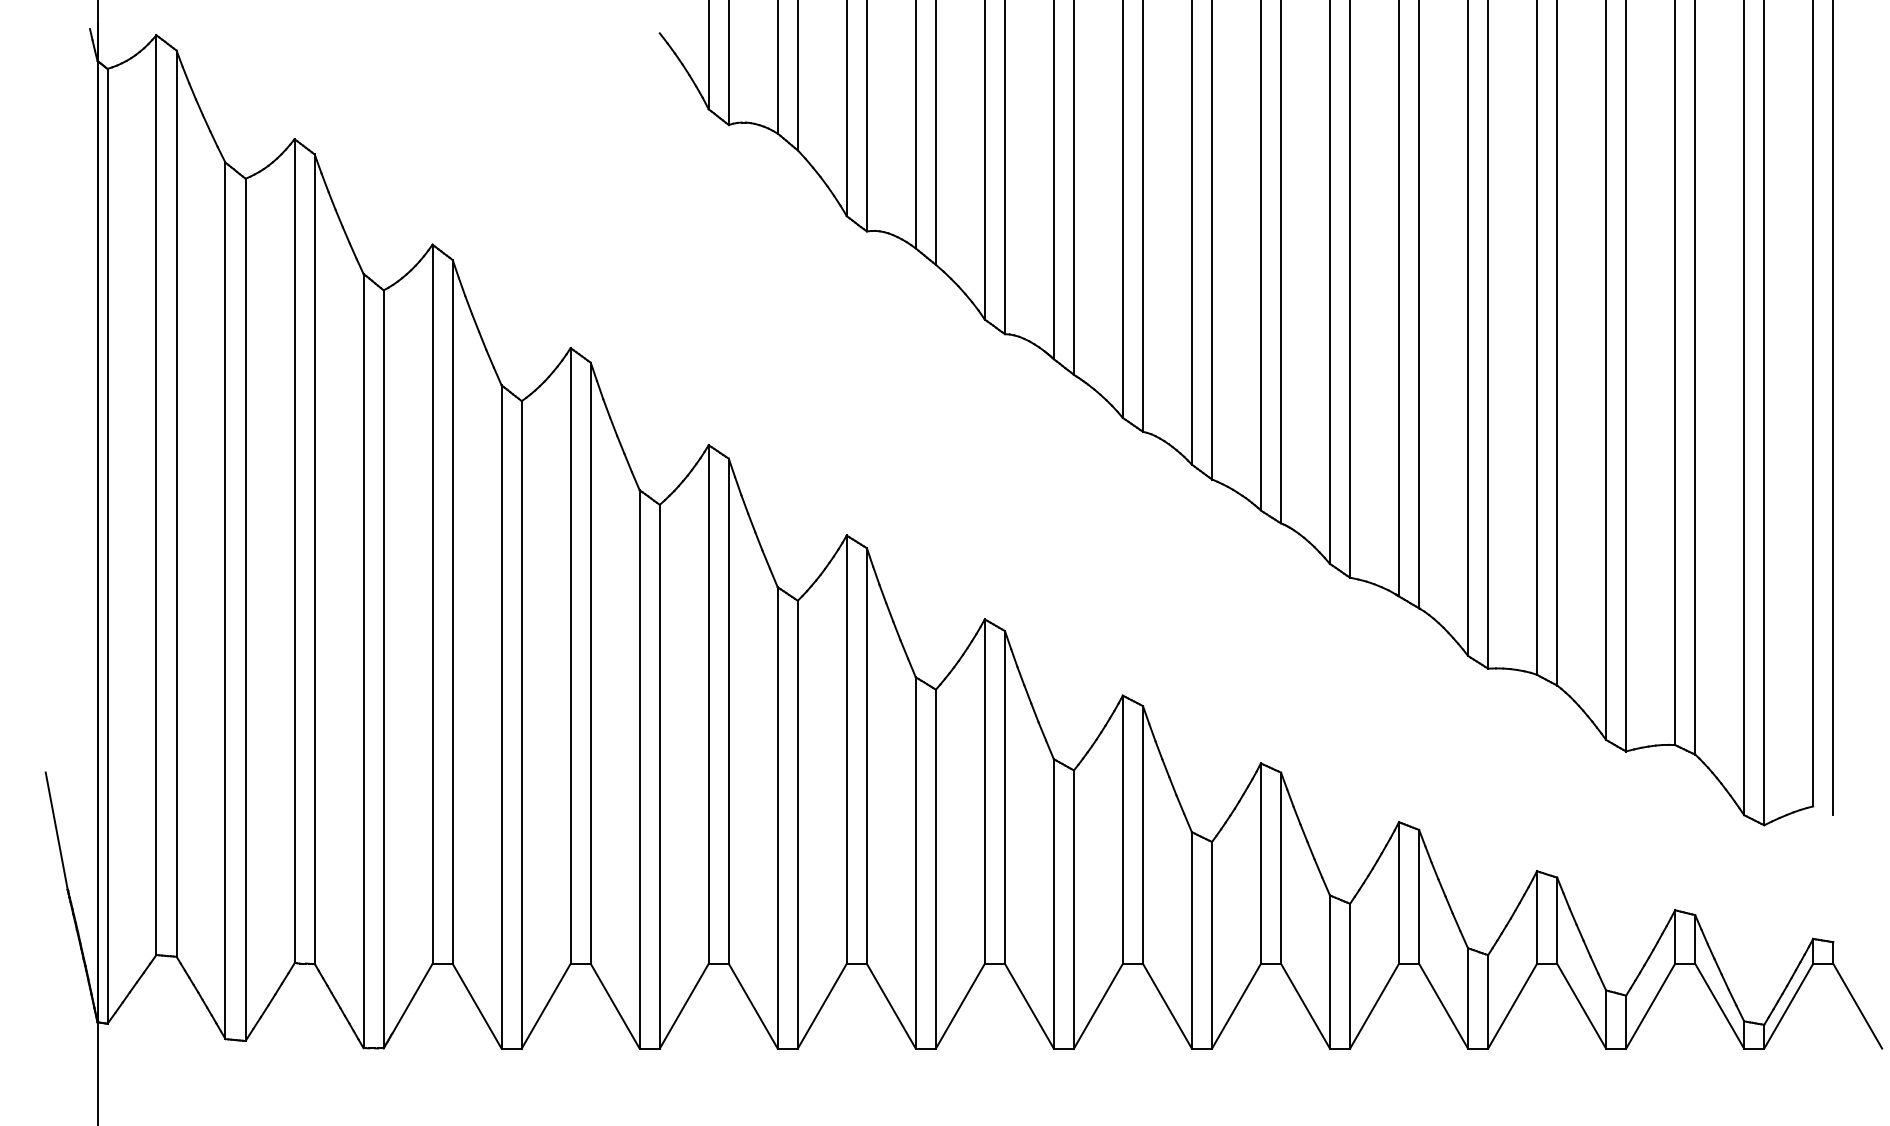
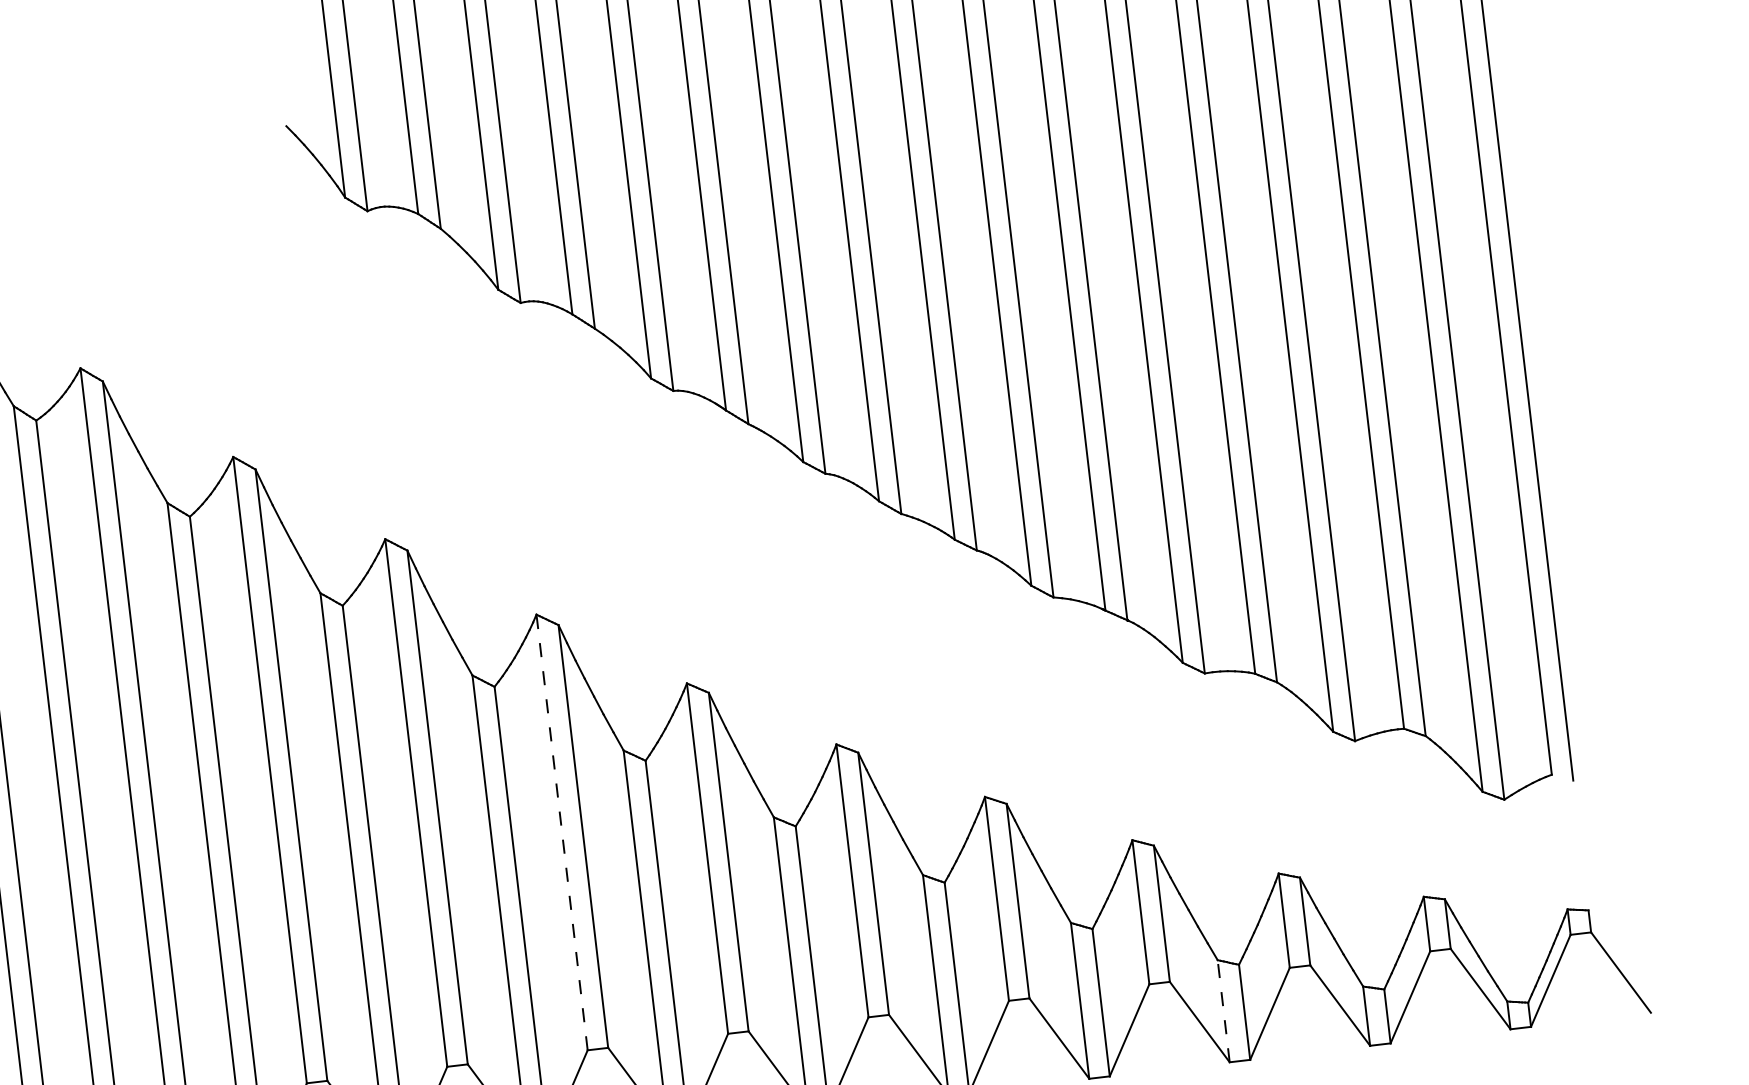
line: (846, 749) -> (561, 832), solid -> dashed
line: (1468, 997) -> (1224, 1010), solid -> dashed

